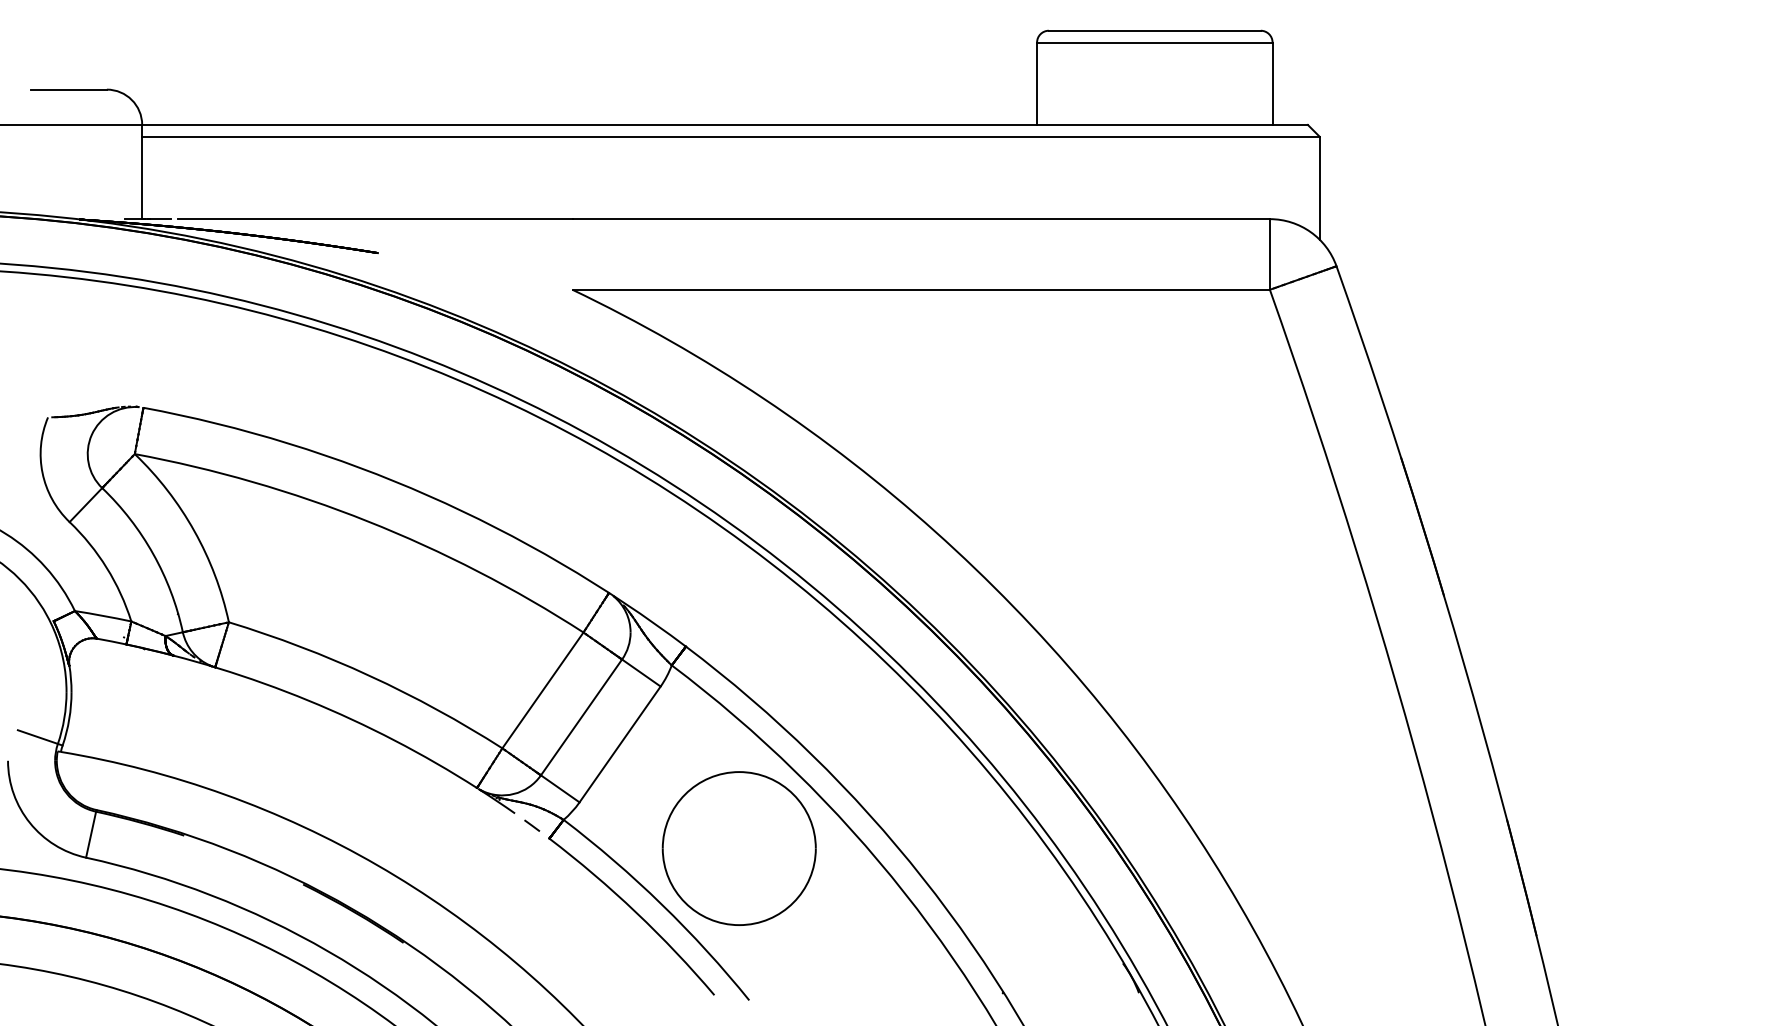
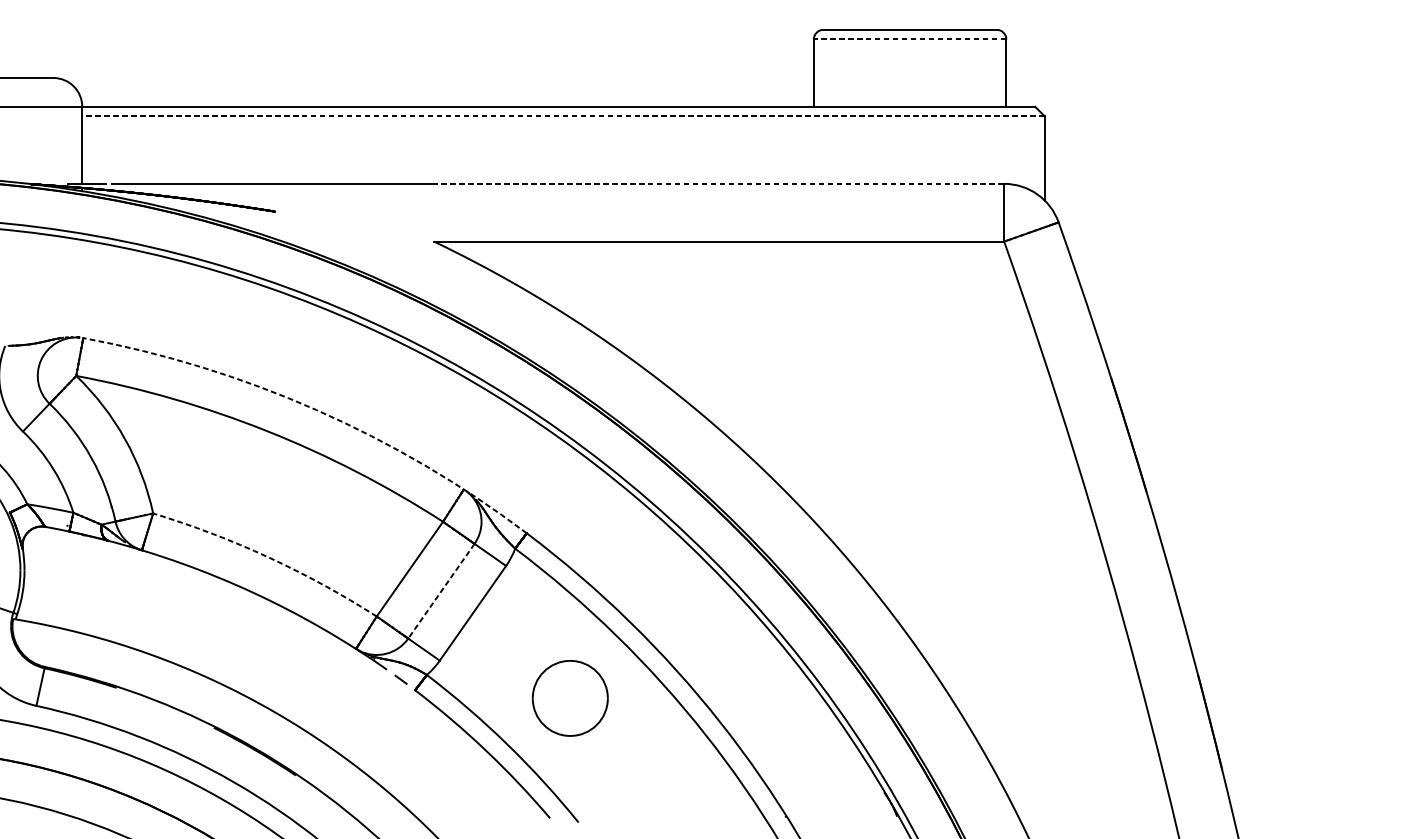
line: (1154, 42) -> (909, 39), solid -> dashed
line: (730, 136) -> (563, 116), solid -> dashed
line: (921, 219) -> (719, 184), solid -> dashed
arc: (428, 495) -> (316, 409), solid -> dashed
arc: (369, 675) -> (268, 556), solid -> dashed
line: (581, 717) -> (441, 591), solid -> dashed
part: (738, 848) -> (569, 698), size x0.6

